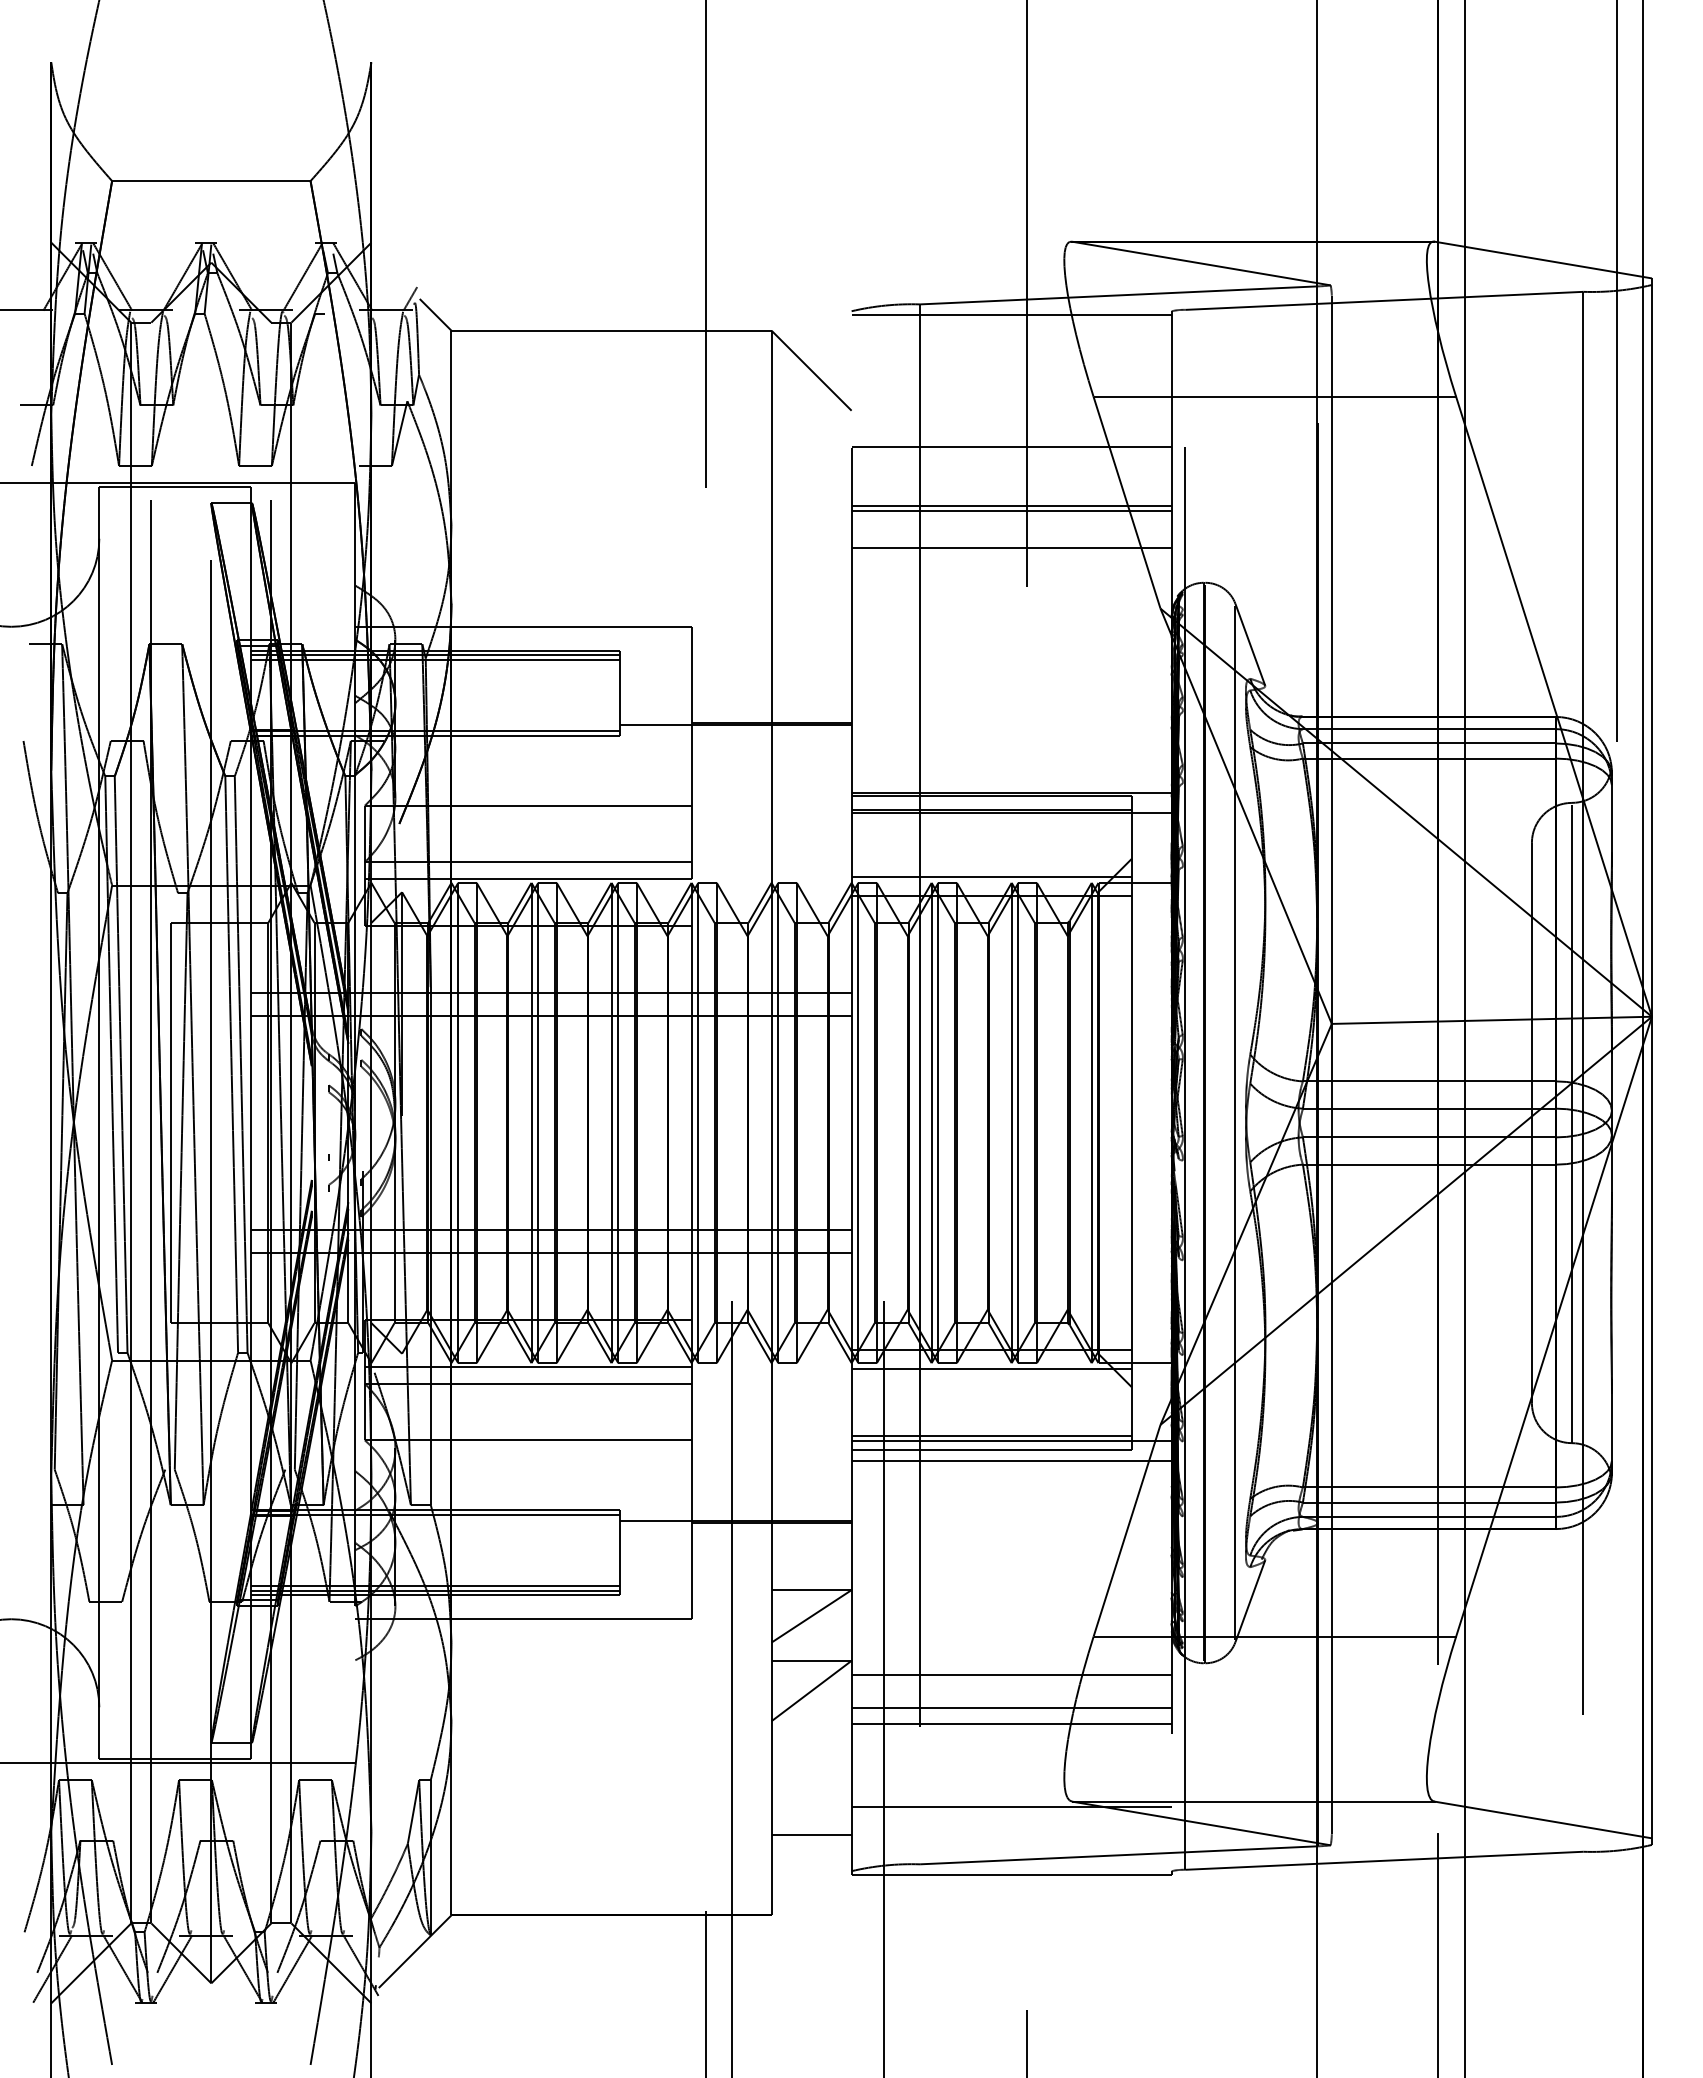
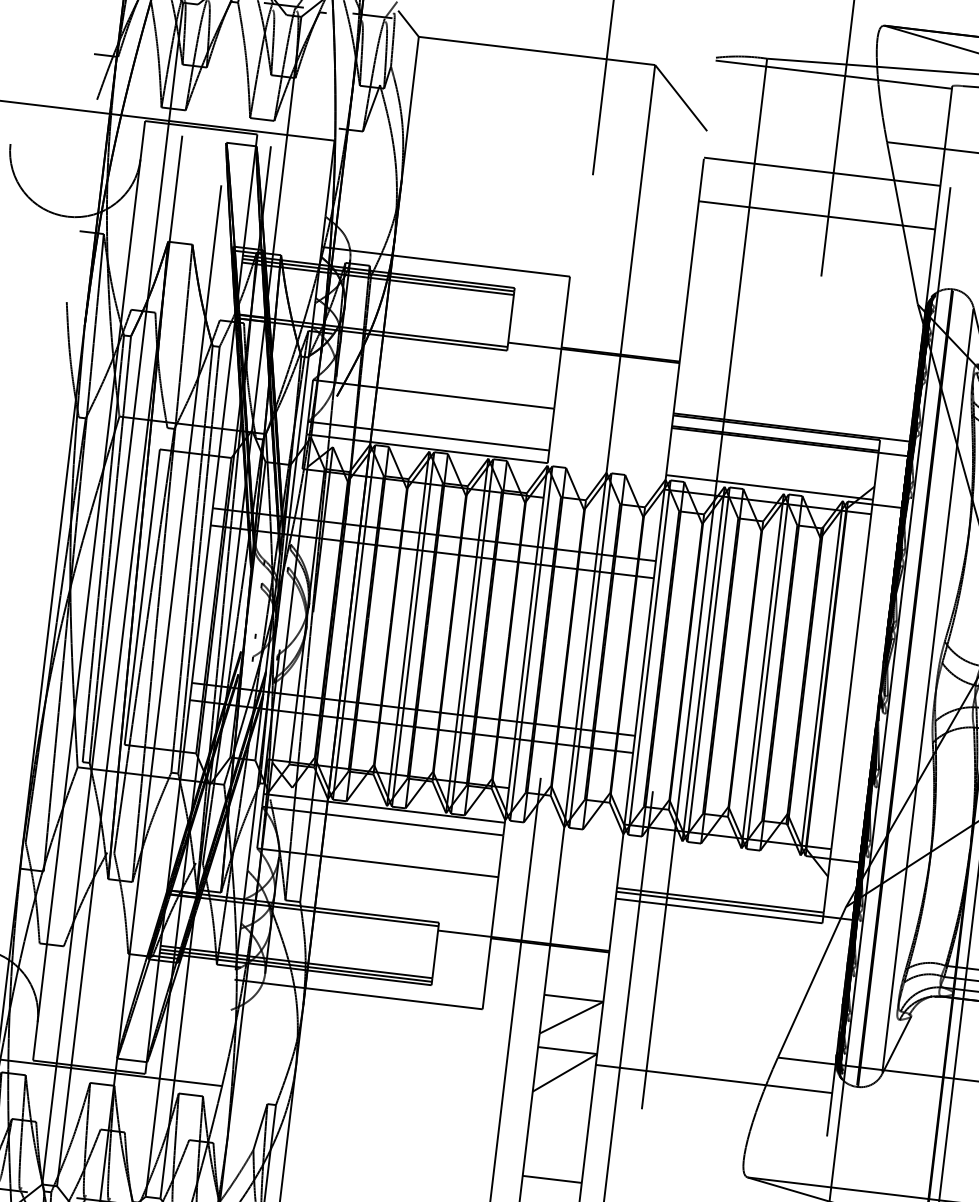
line: (1011, 510) -> (816, 218), removed
line: (1011, 548) -> (813, 246), removed
line: (991, 1369) -> (726, 851), removed
line: (1011, 1460) -> (732, 920), removed
line: (1011, 1707) -> (711, 1102), removed
line: (1011, 1724) -> (709, 1115), removed
line: (1011, 1807) -> (702, 1176), removed

